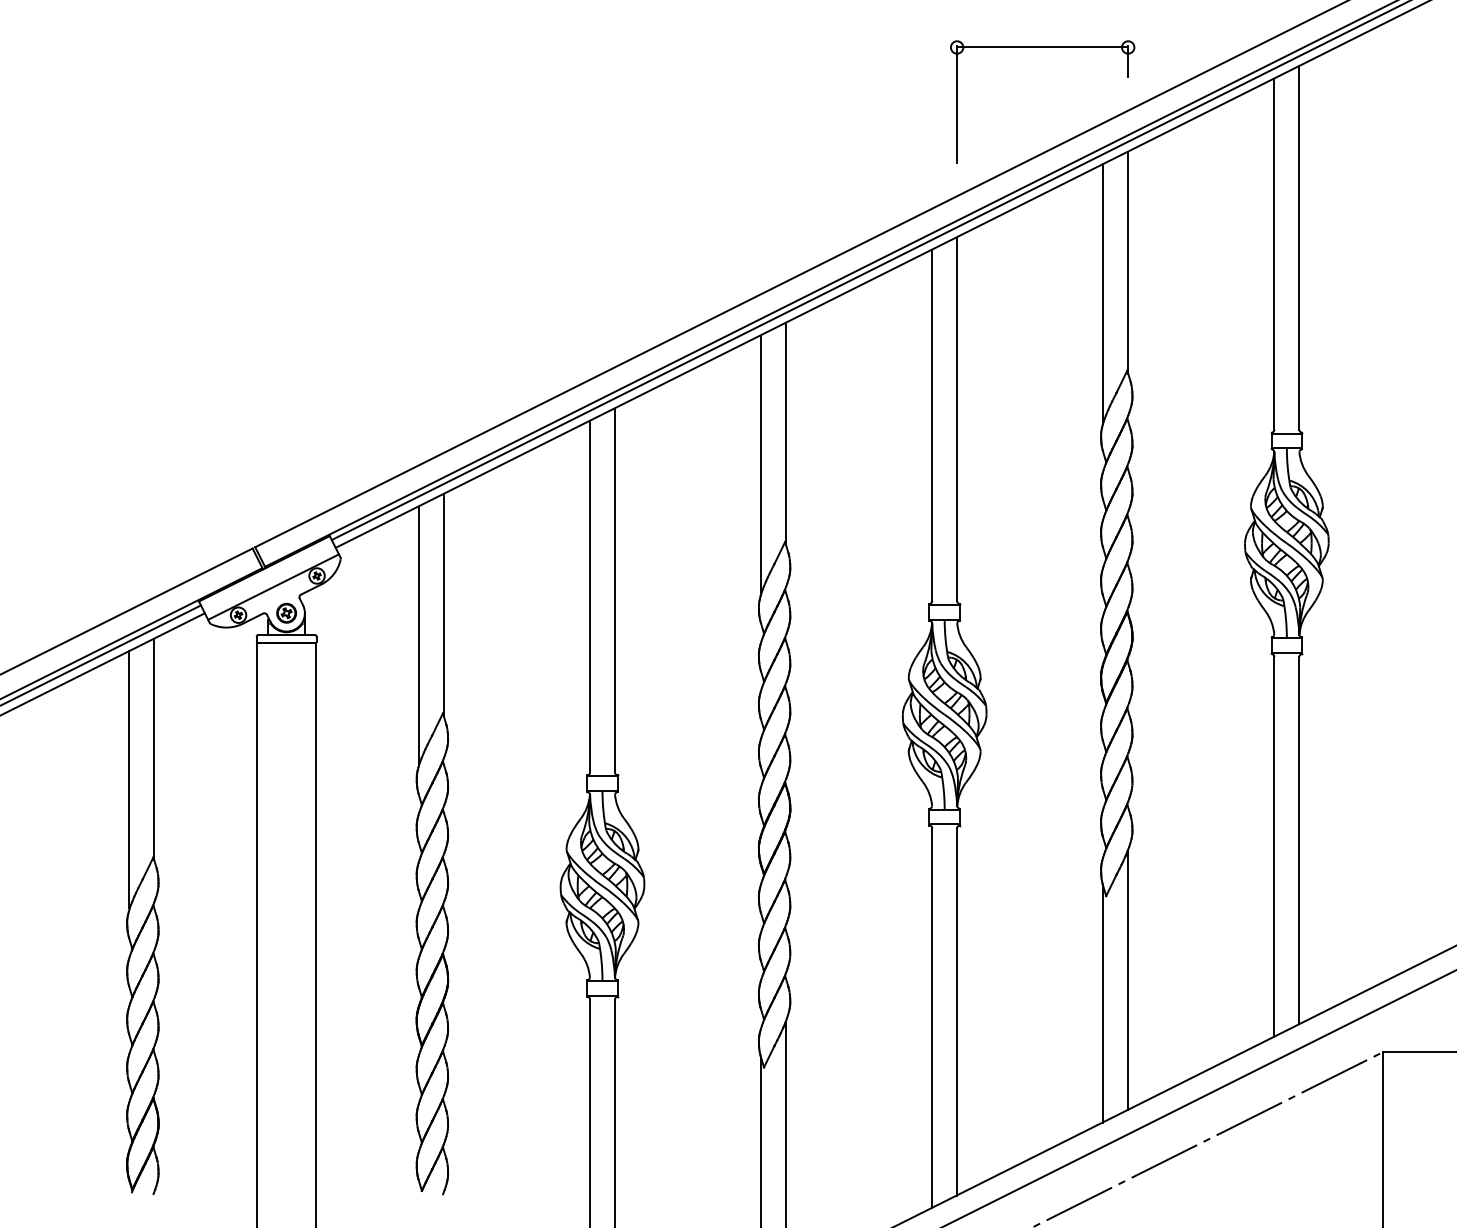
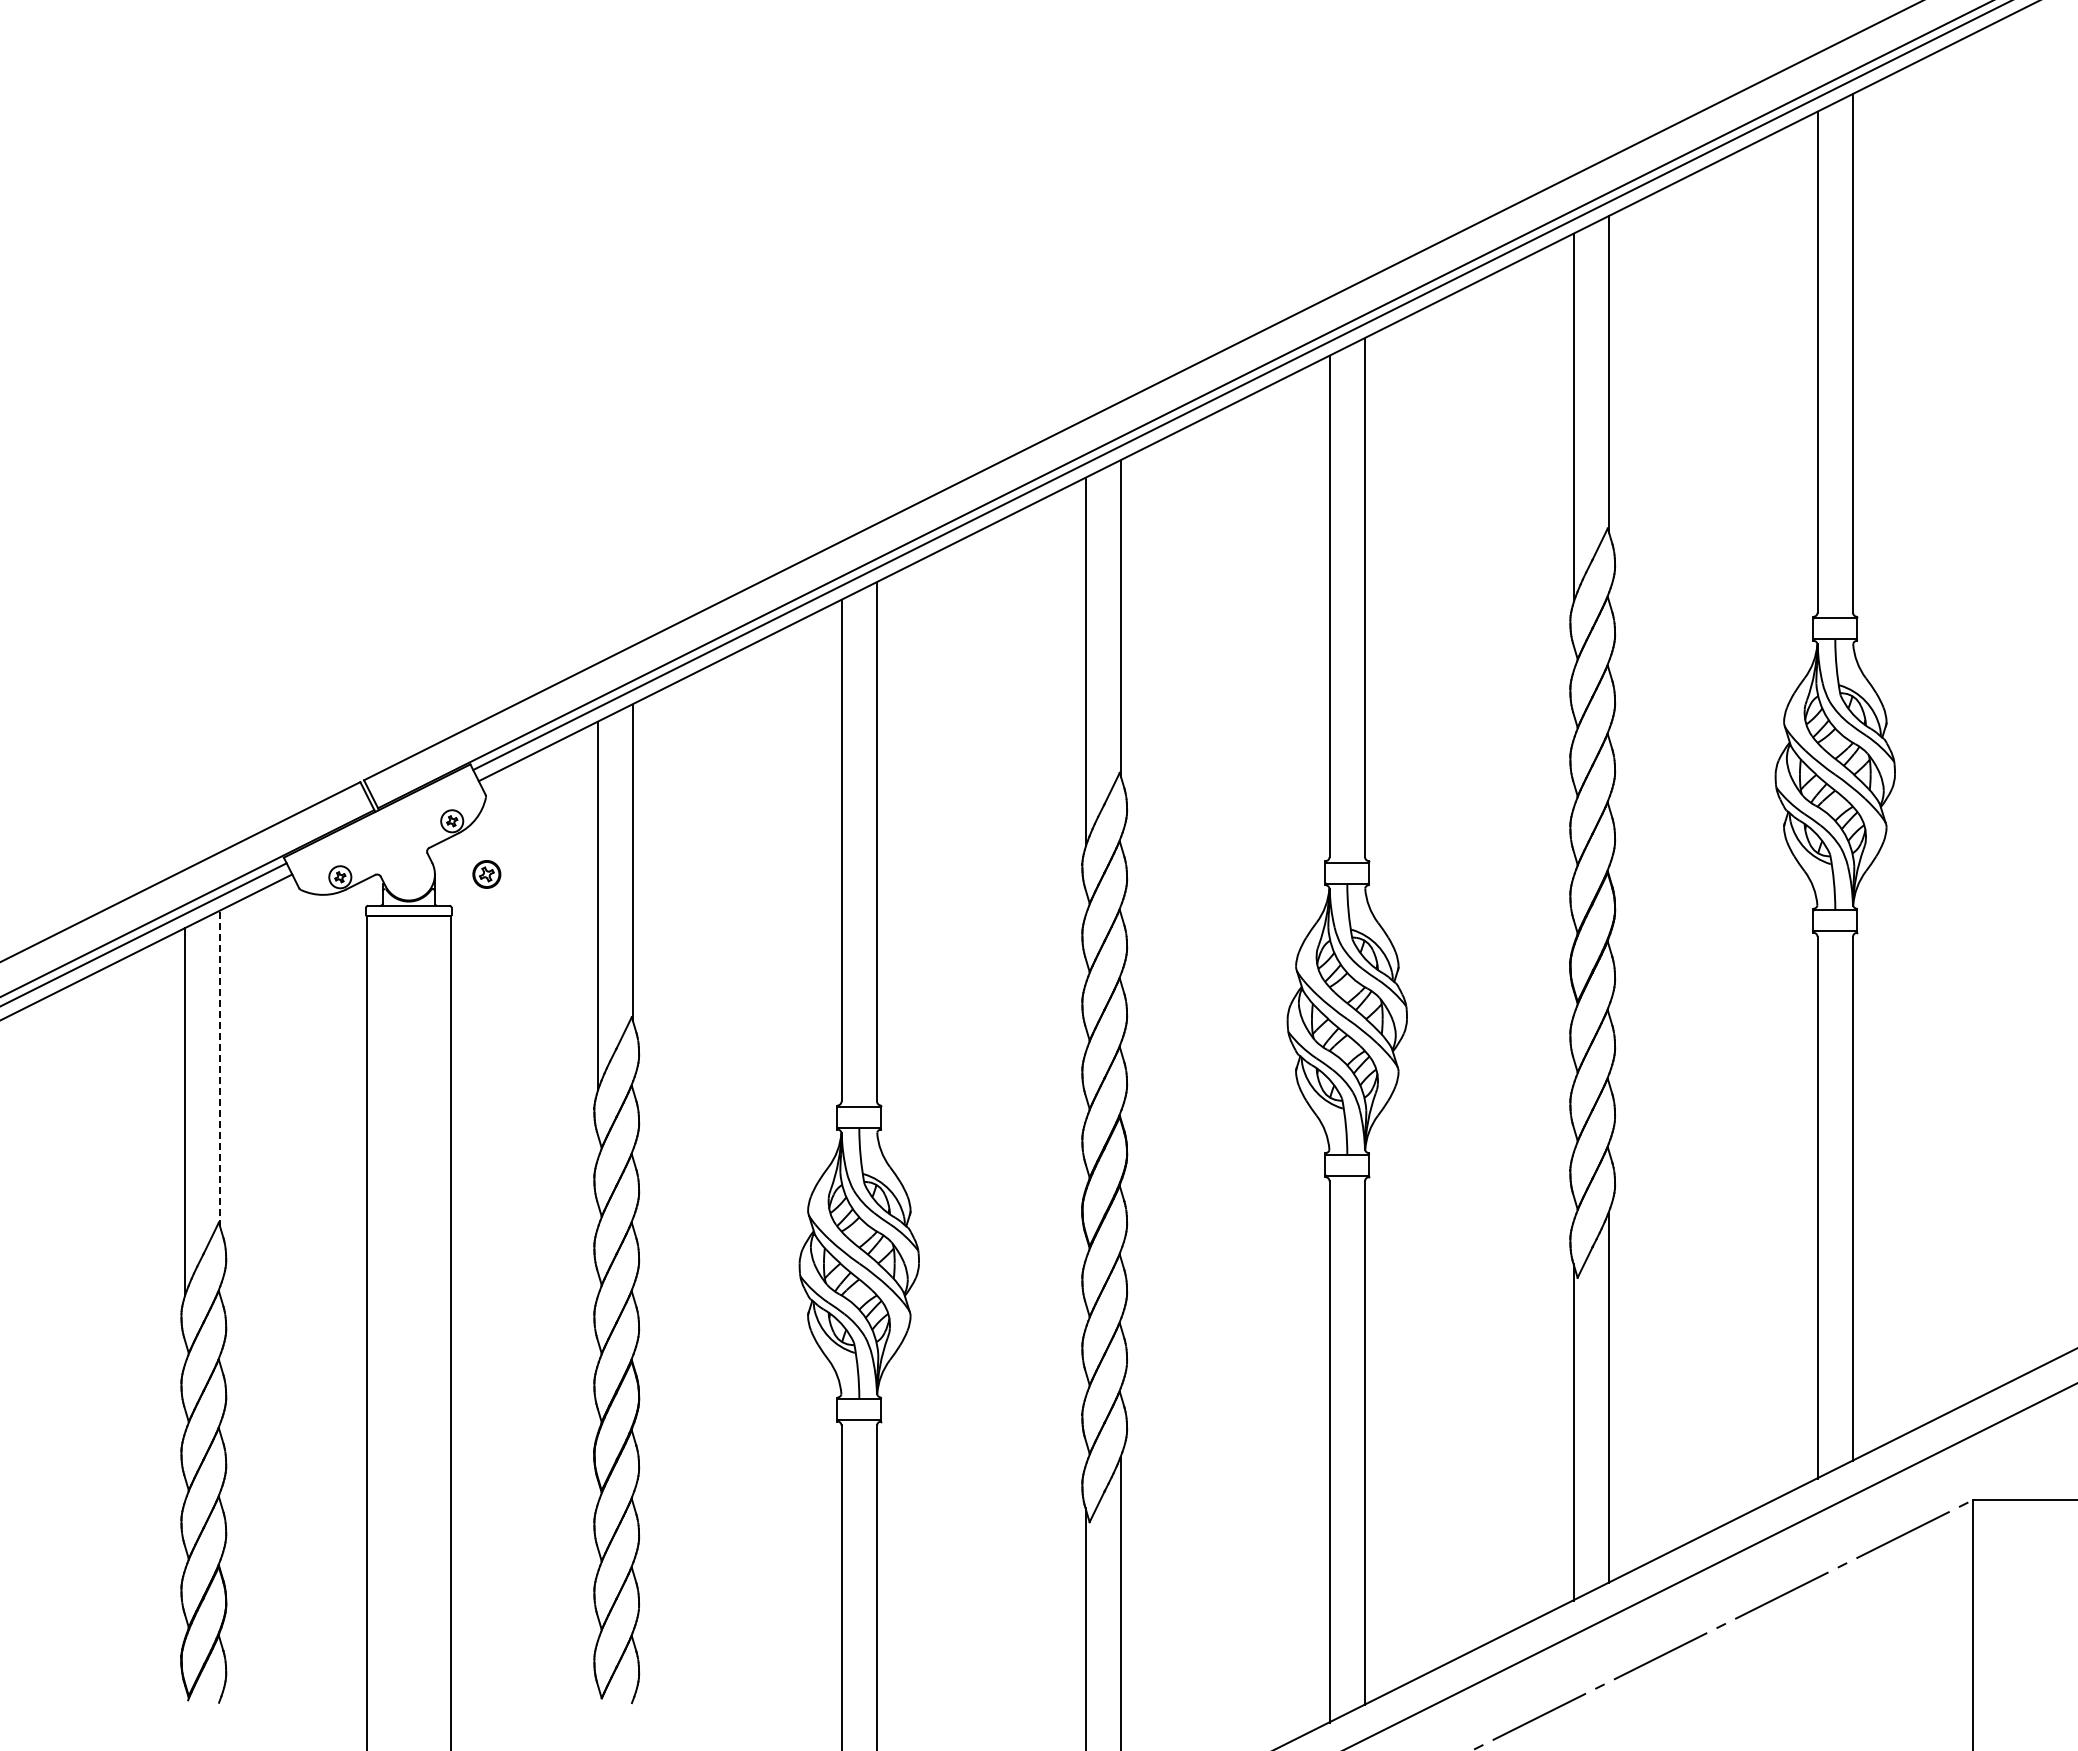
part: (1042, 48) -> (1486, 68), removed
line: (273, 586) -> (389, 836), removed
part: (286, 613) -> (486, 874), moved
line: (154, 749) -> (220, 1068), solid -> dashed

